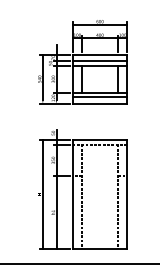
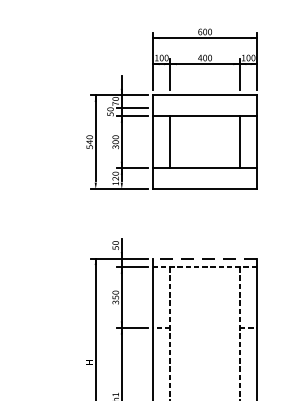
line: (99, 61) -> (204, 108), removed
line: (99, 97) -> (204, 177), removed
line: (99, 140) -> (204, 259), solid -> dashed

